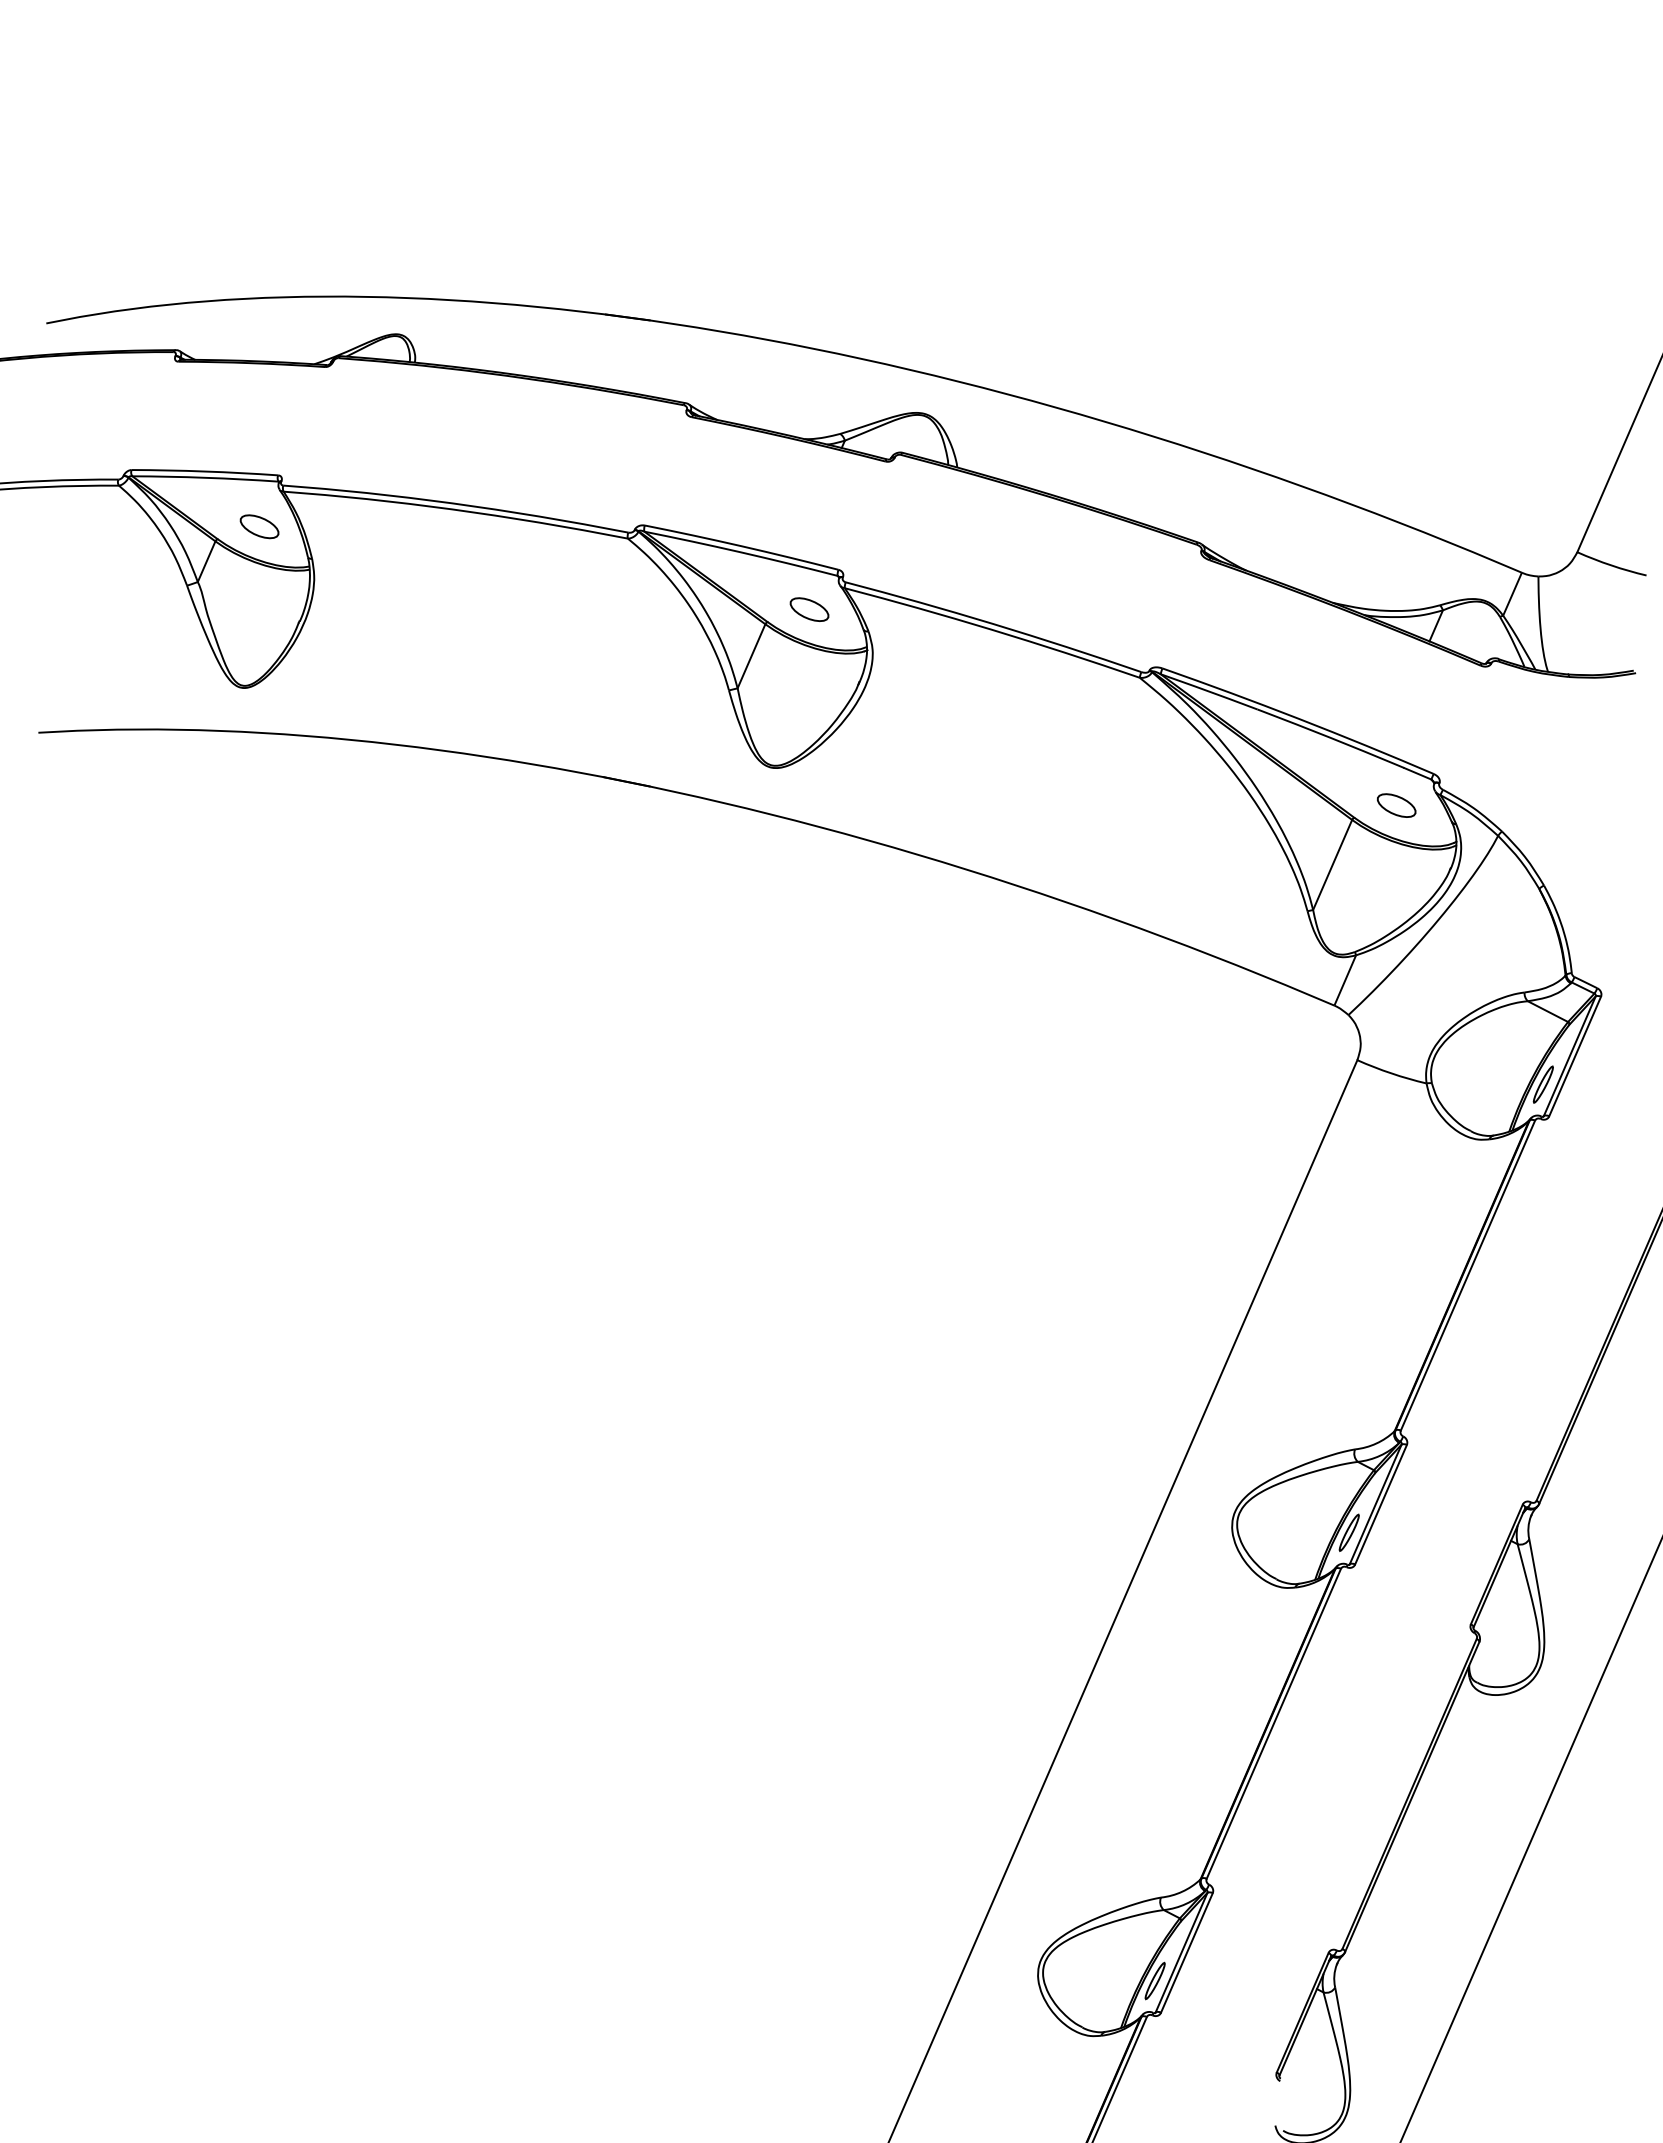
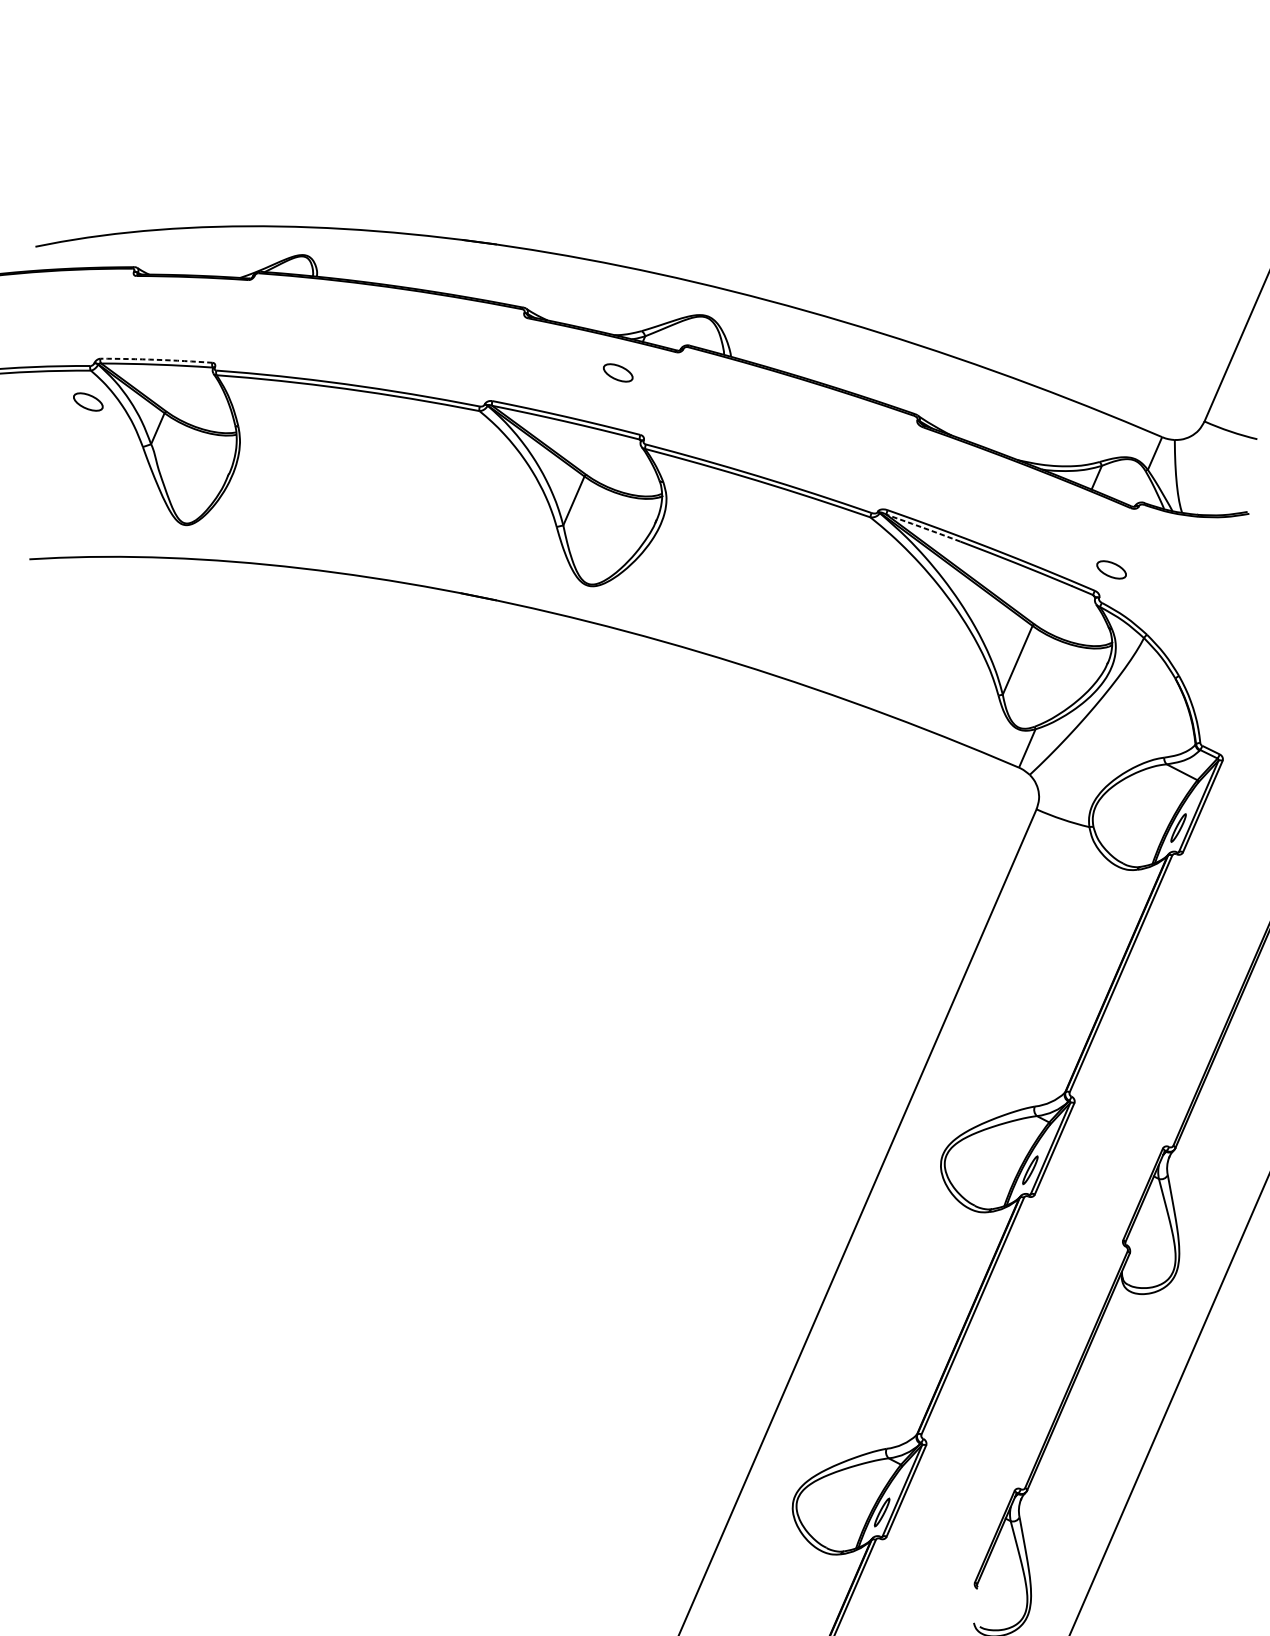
arc: (204, 471) -> (156, 359), solid -> dashed
part: (259, 526) -> (88, 401), moved
part: (809, 609) -> (618, 372), moved
line: (1208, 691) -> (922, 527), solid -> dashed
part: (1396, 805) -> (1111, 569), moved

